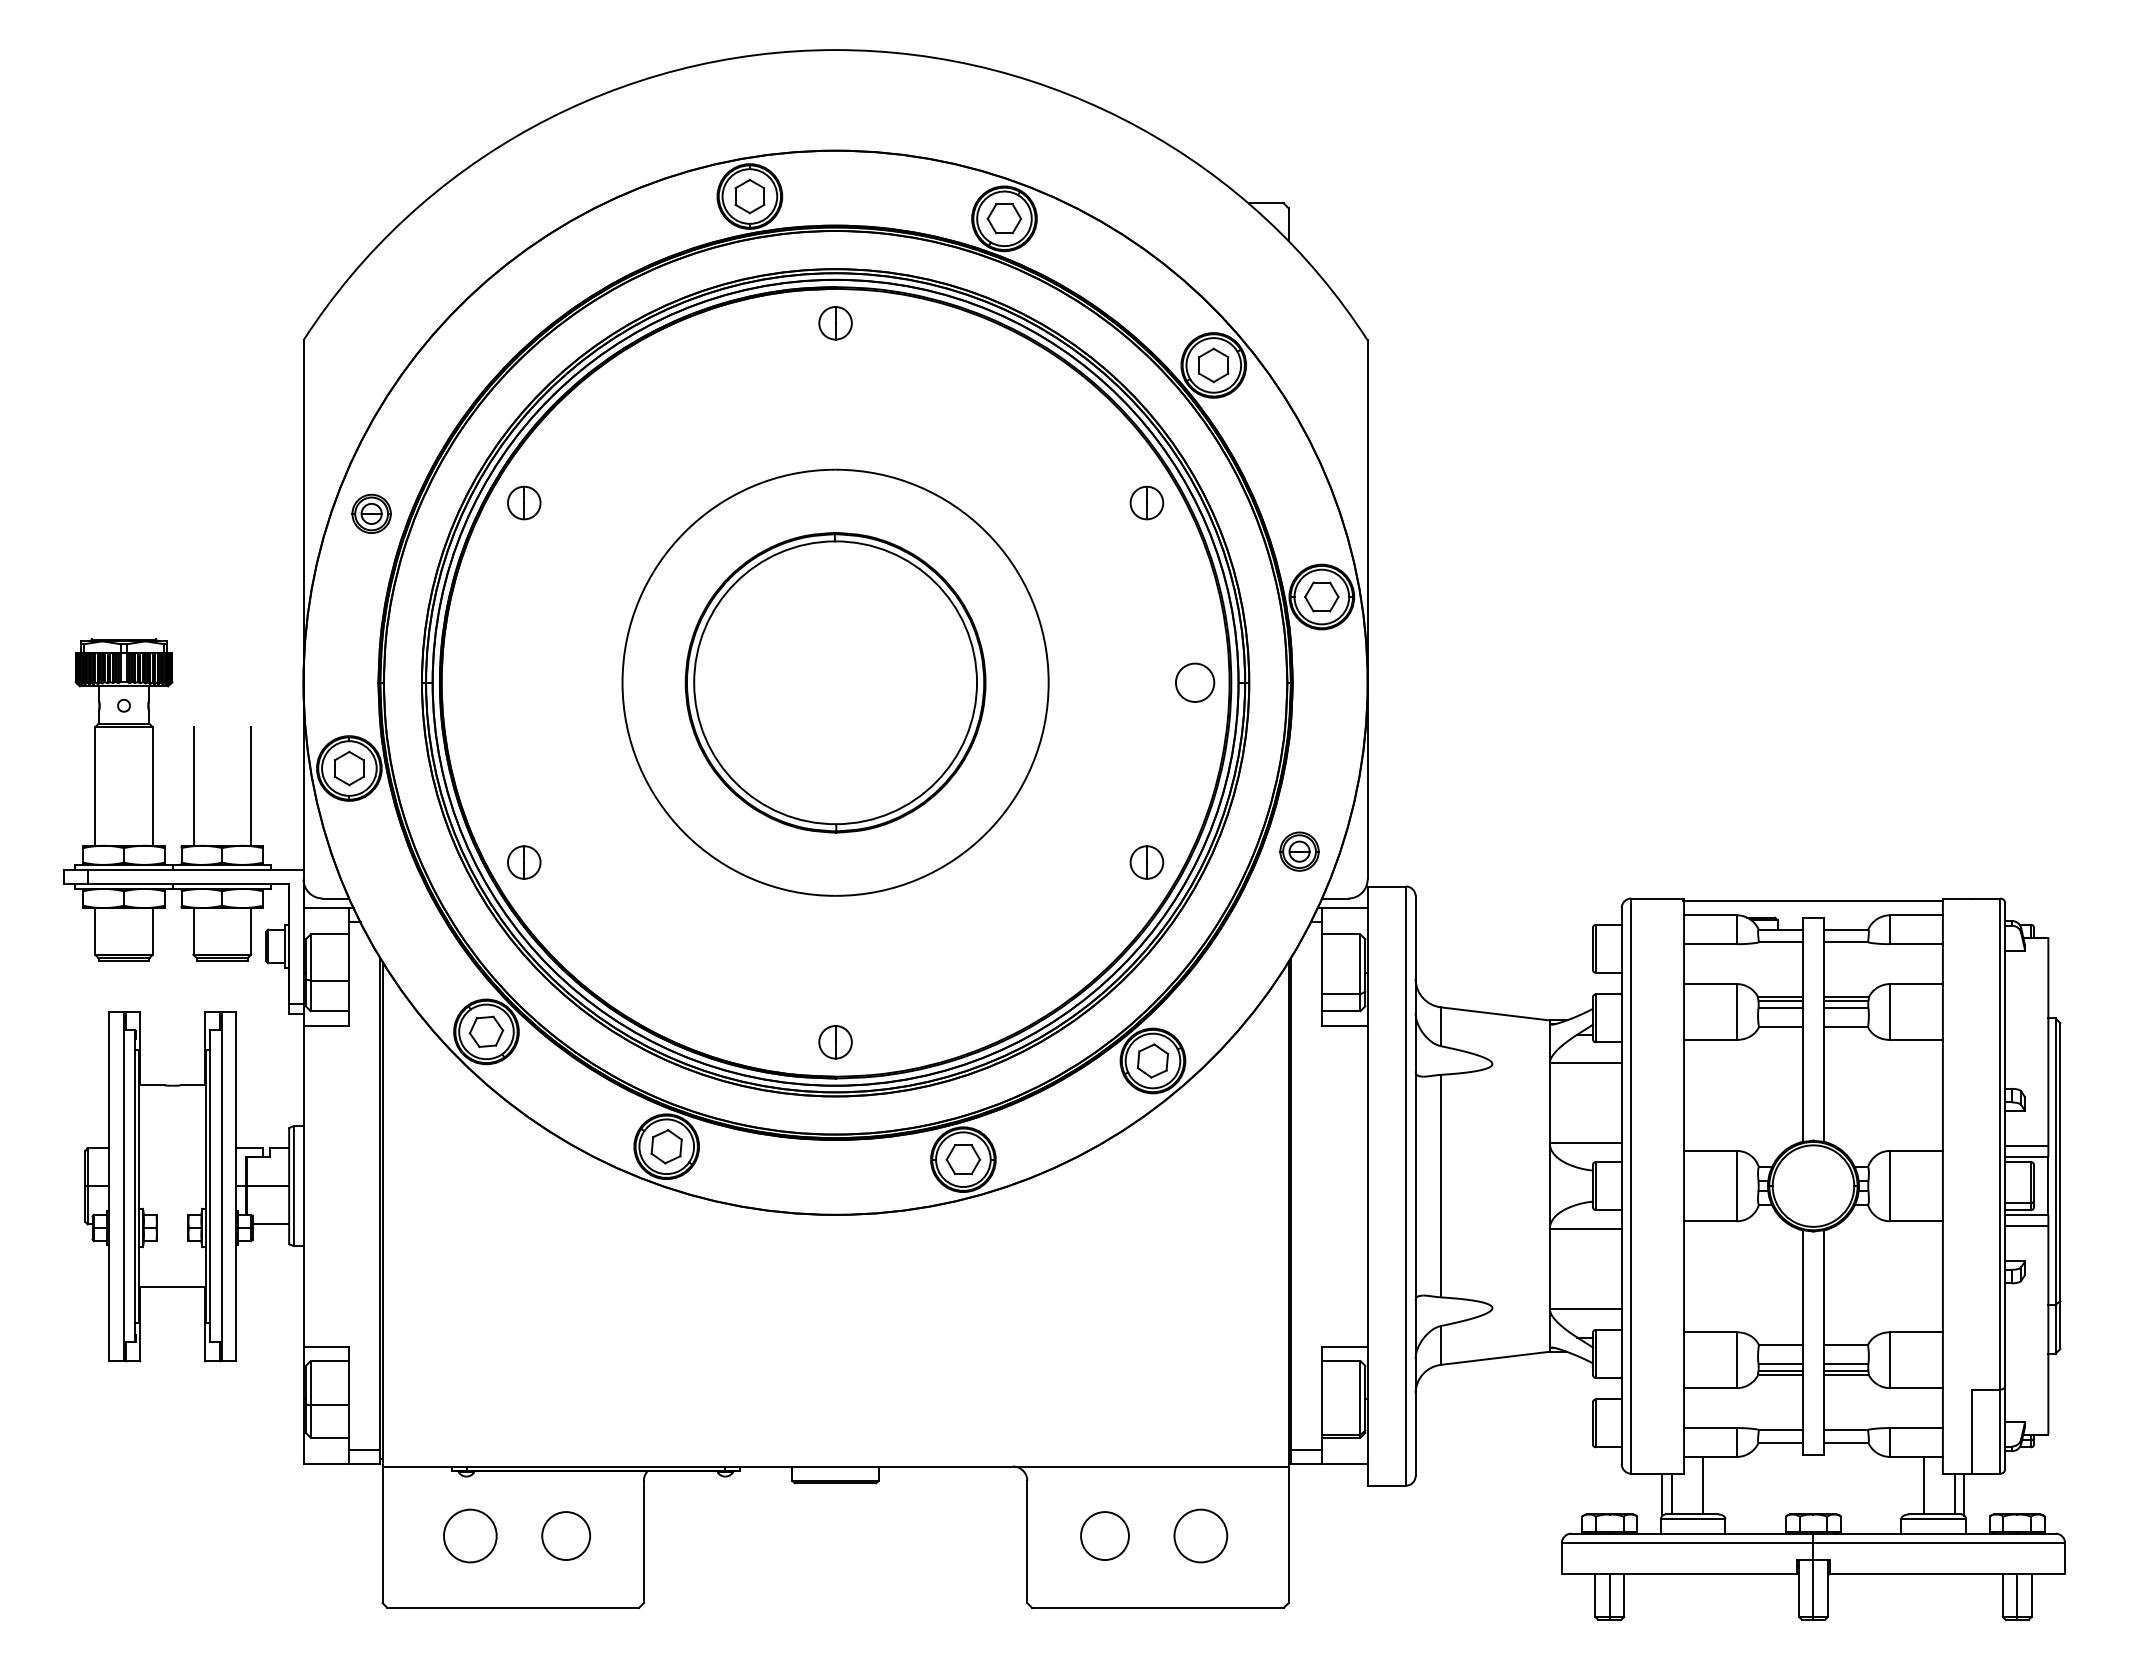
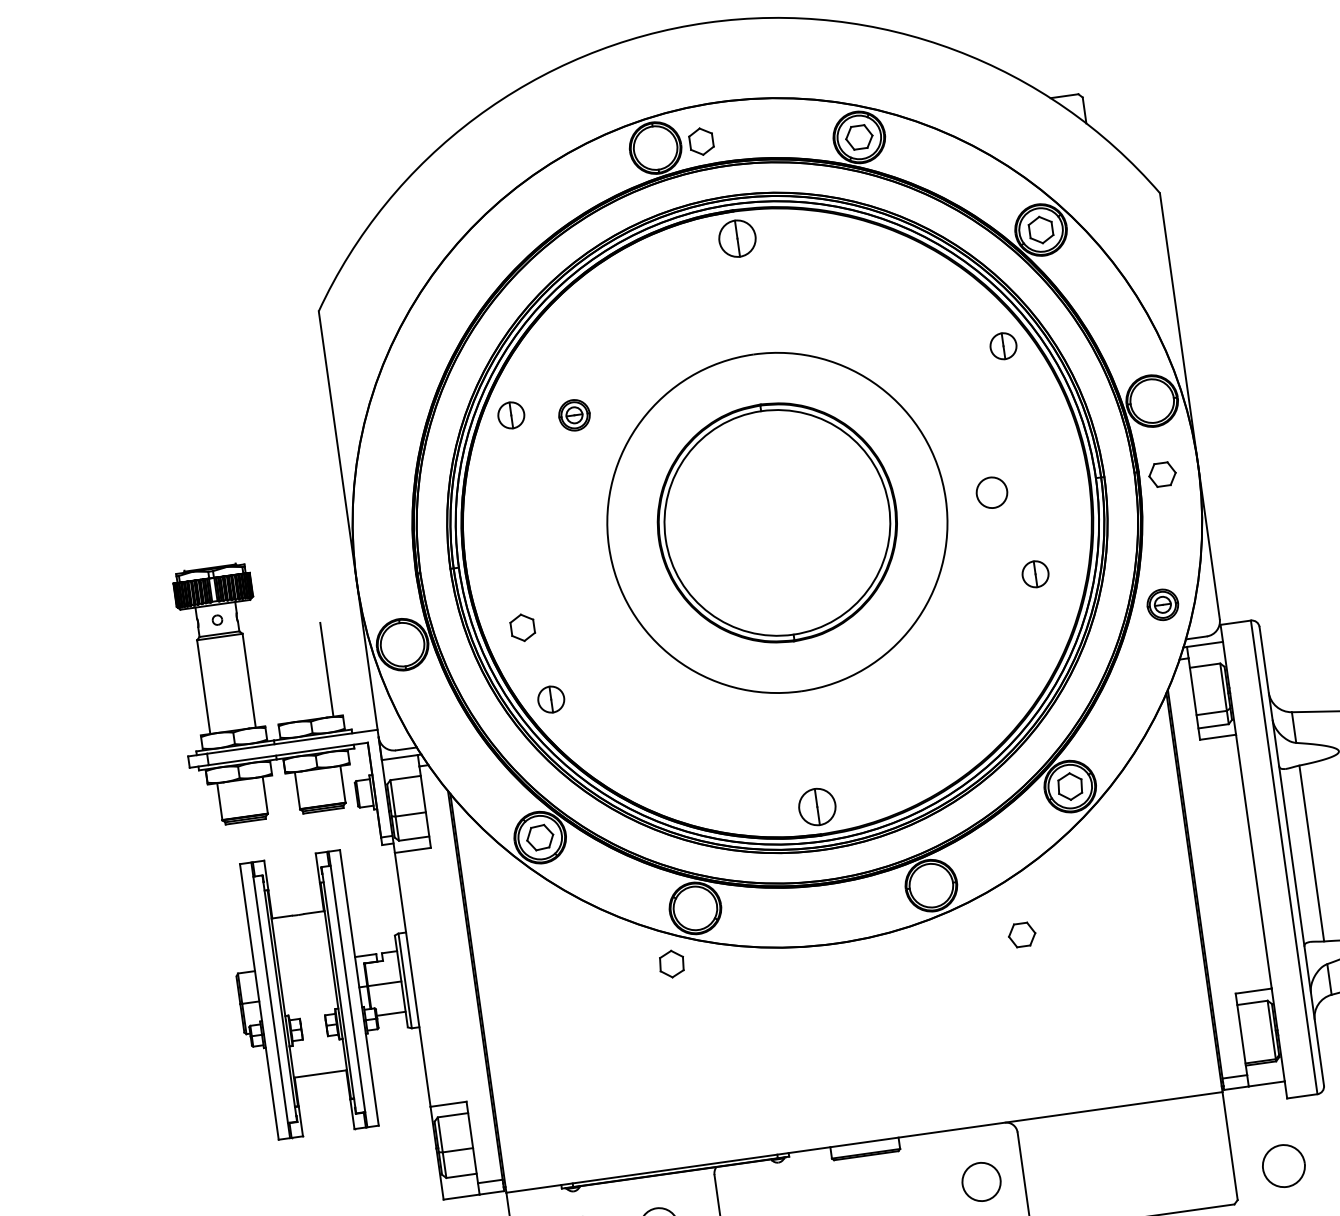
part: (749, 196) -> (701, 141), moved
part: (835, 323) -> (737, 238), size x1.4
part: (371, 513) -> (574, 415), moved
part: (1321, 596) -> (1162, 474), moved
circle: (1195, 682) -> (992, 492), moved
part: (349, 768) -> (522, 627), moved
line: (193, 786) -> (281, 676), removed
part: (1146, 862) -> (1035, 574), moved
part: (835, 1042) -> (817, 807), size x1.4
part: (666, 1146) -> (671, 963), moved
part: (963, 1159) -> (1022, 934), moved
circle: (1104, 1535) -> (981, 1181), moved
part: (1200, 1535) -> (1283, 1165), moved

